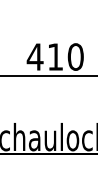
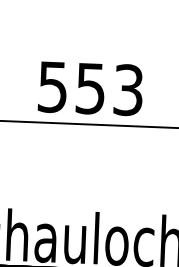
text: (54, 56) -> (88, 87), 410 -> 553

